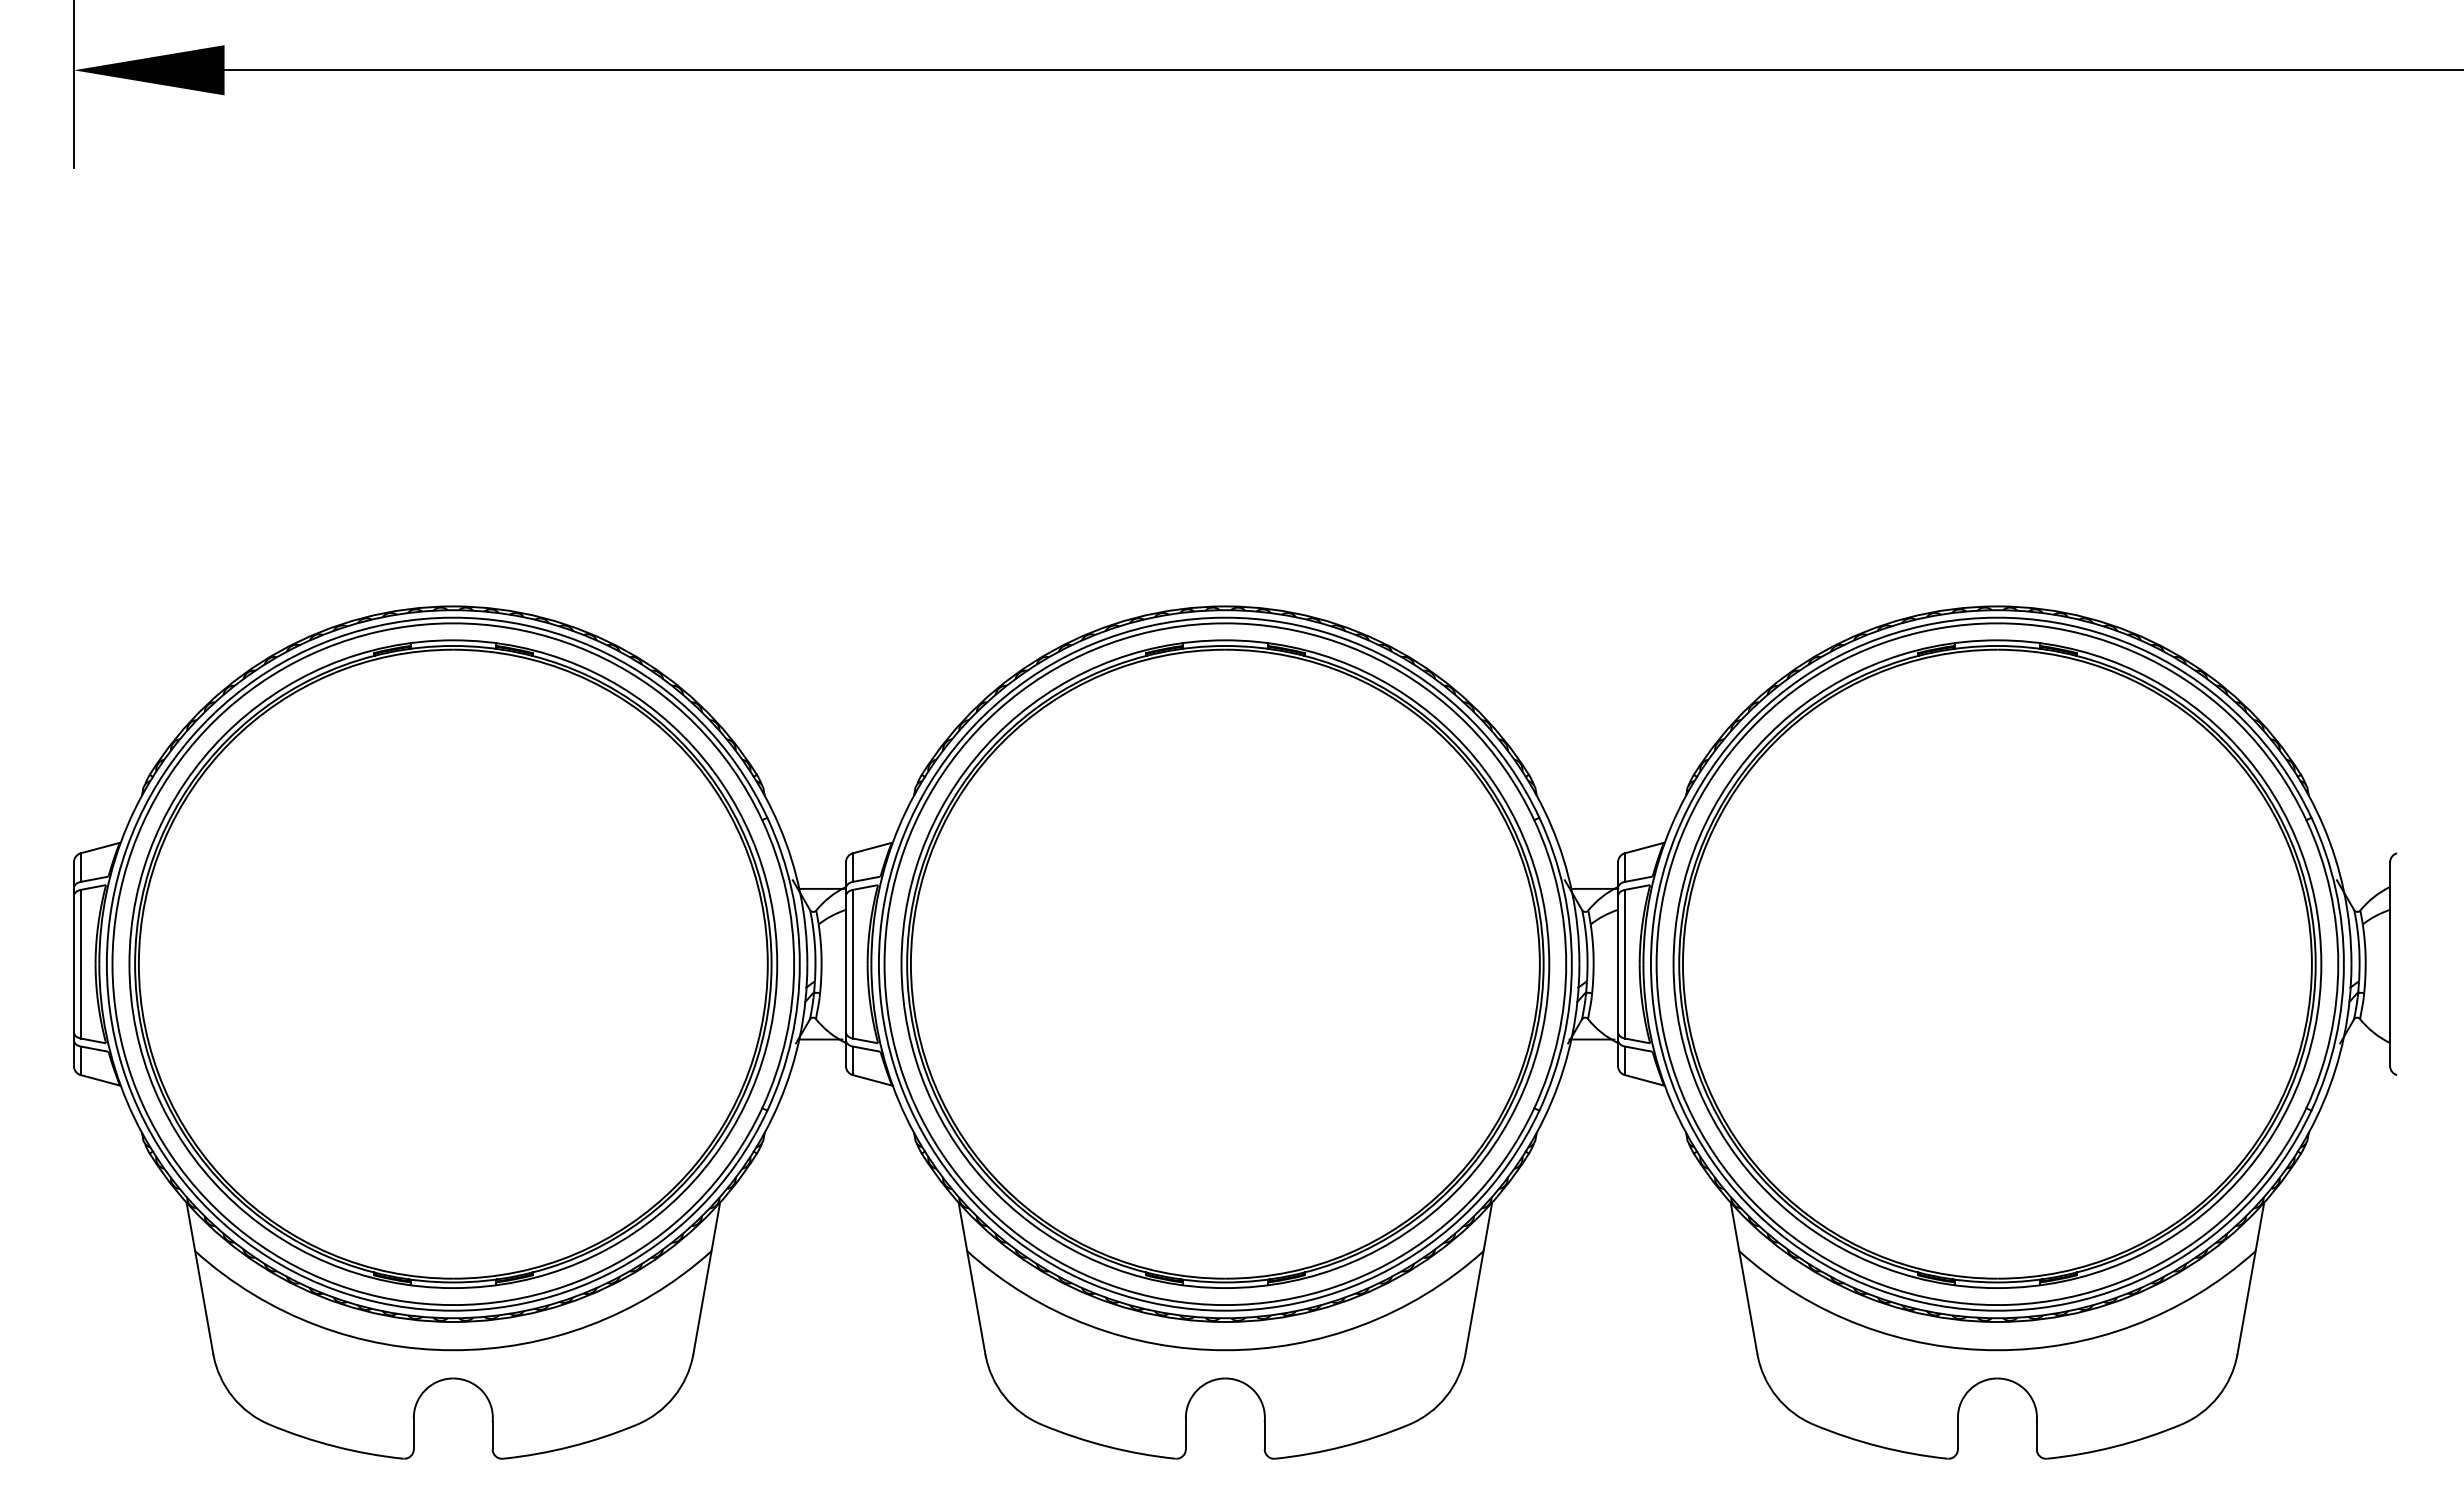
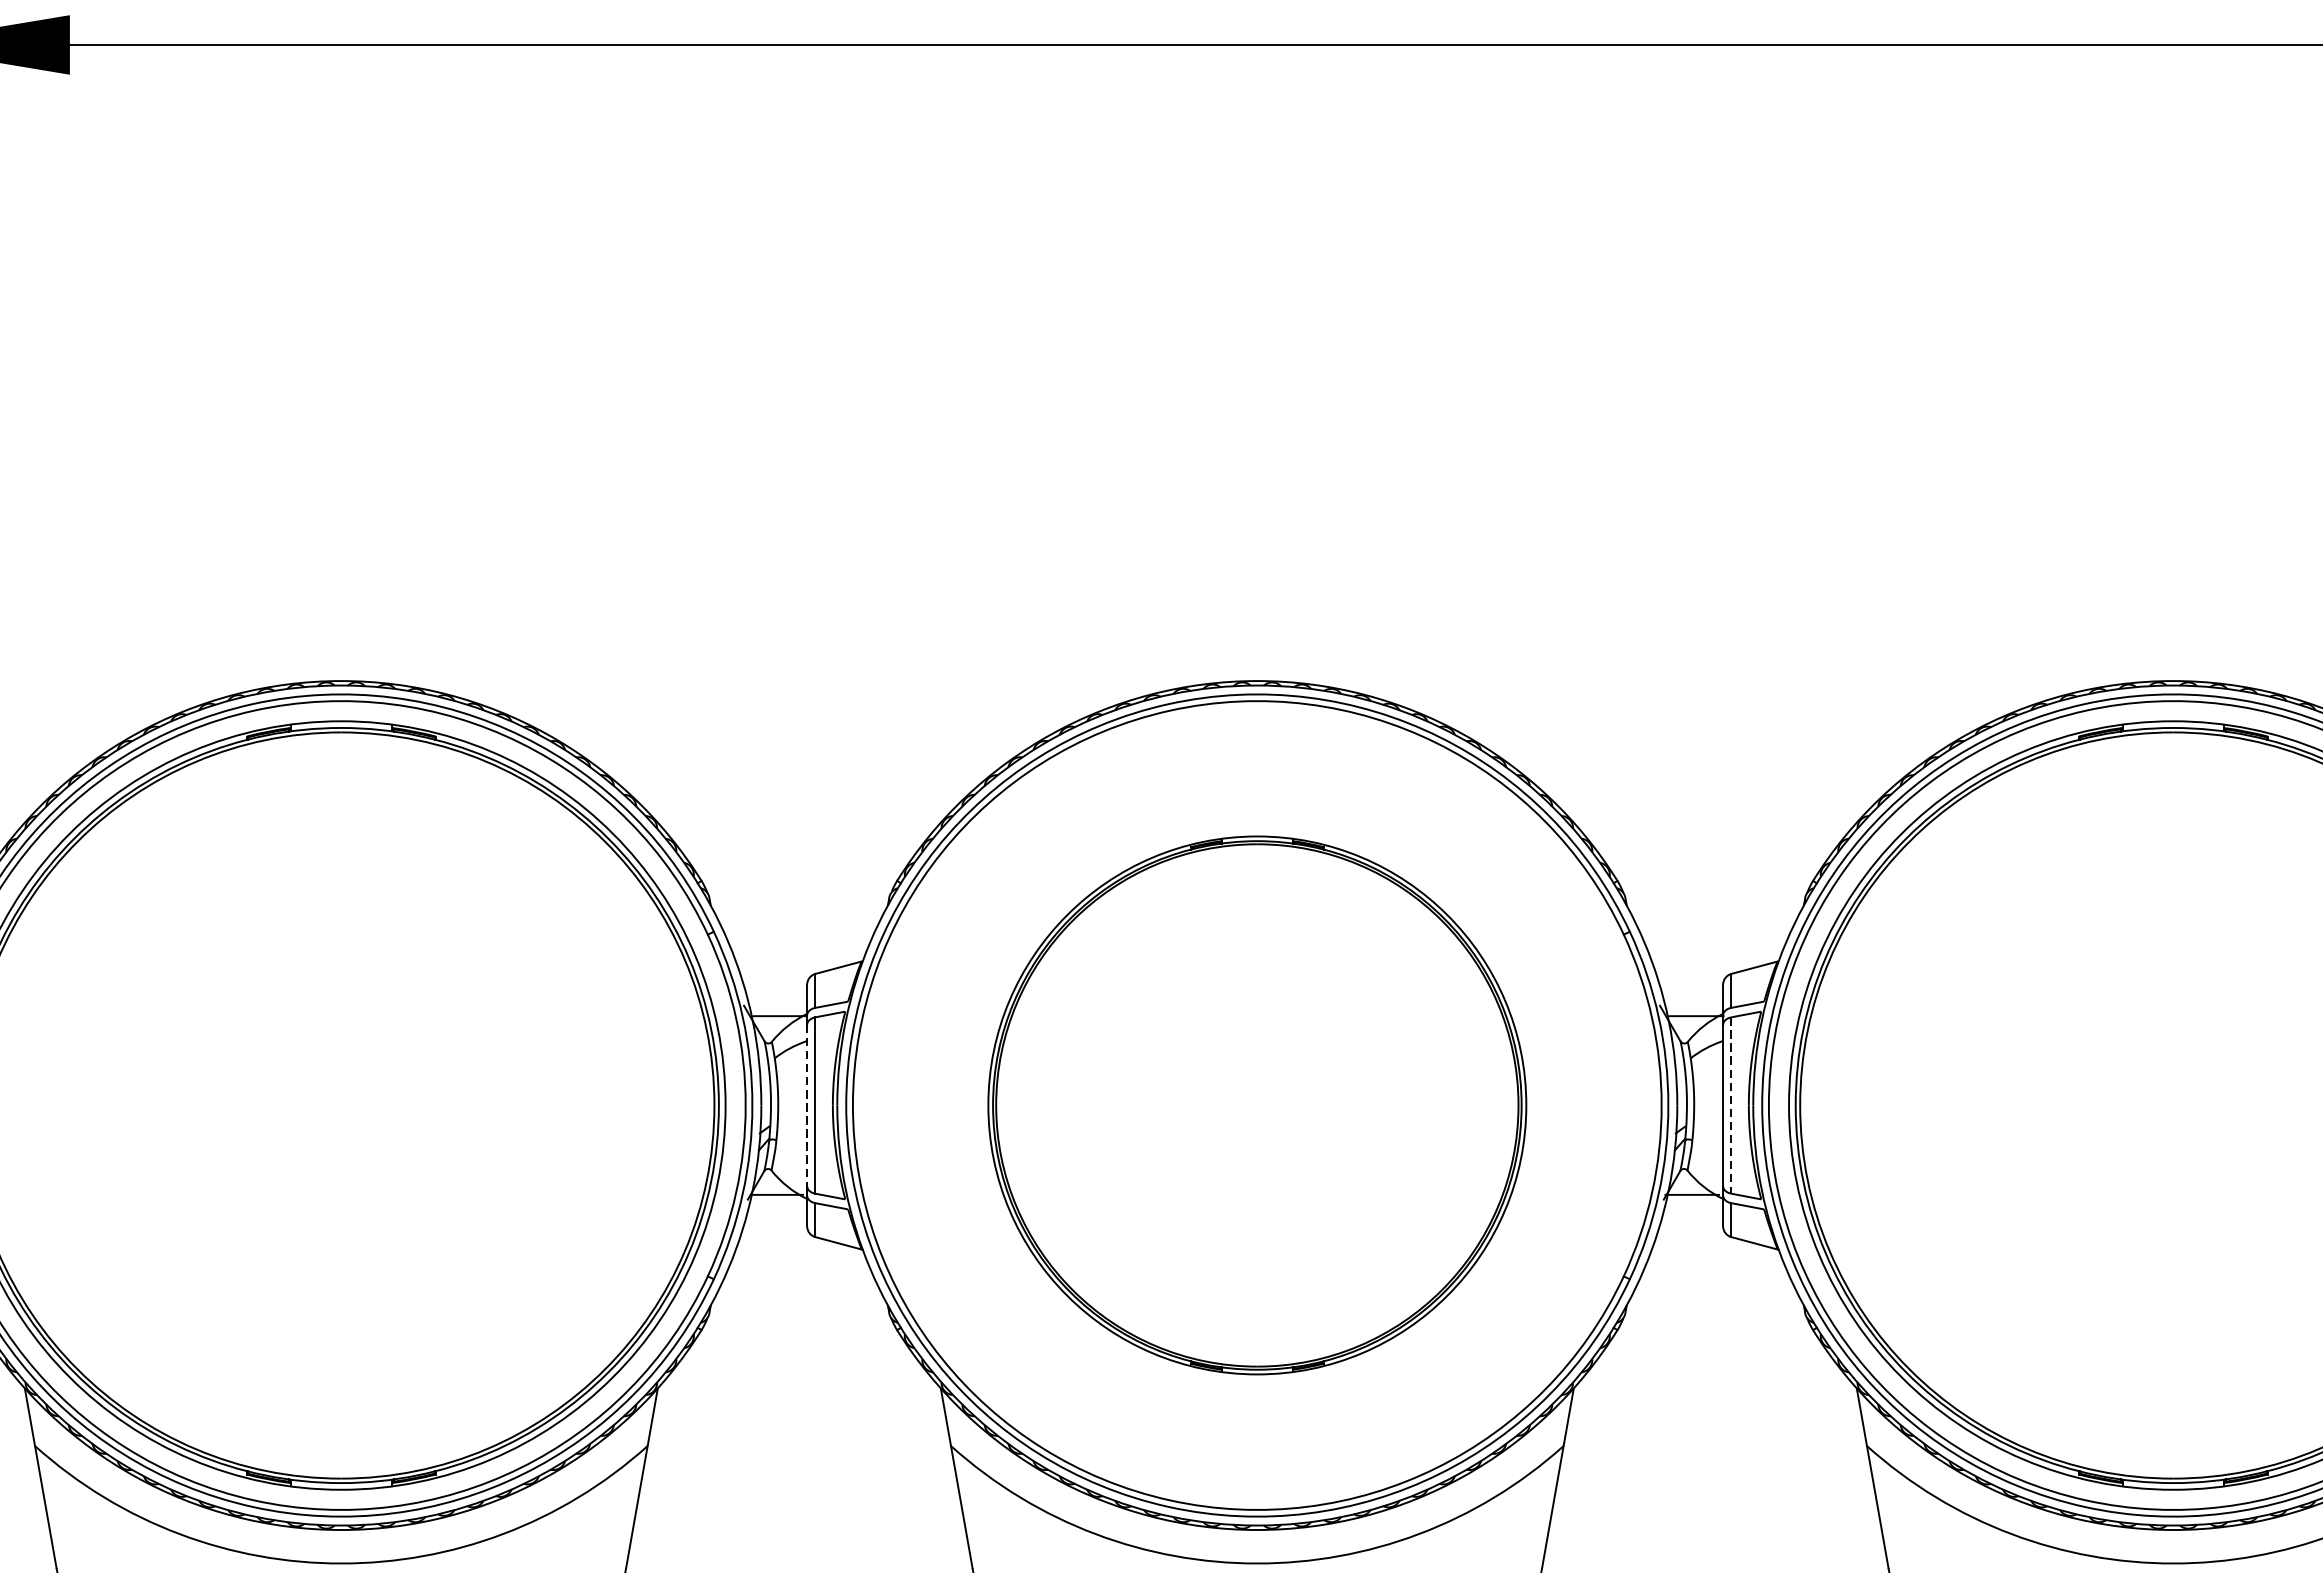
part: (1225, 963) -> (1257, 1104), size x0.7
line: (845, 964) -> (806, 1105), solid -> dashed
line: (1625, 964) -> (1731, 1105), solid -> dashed

